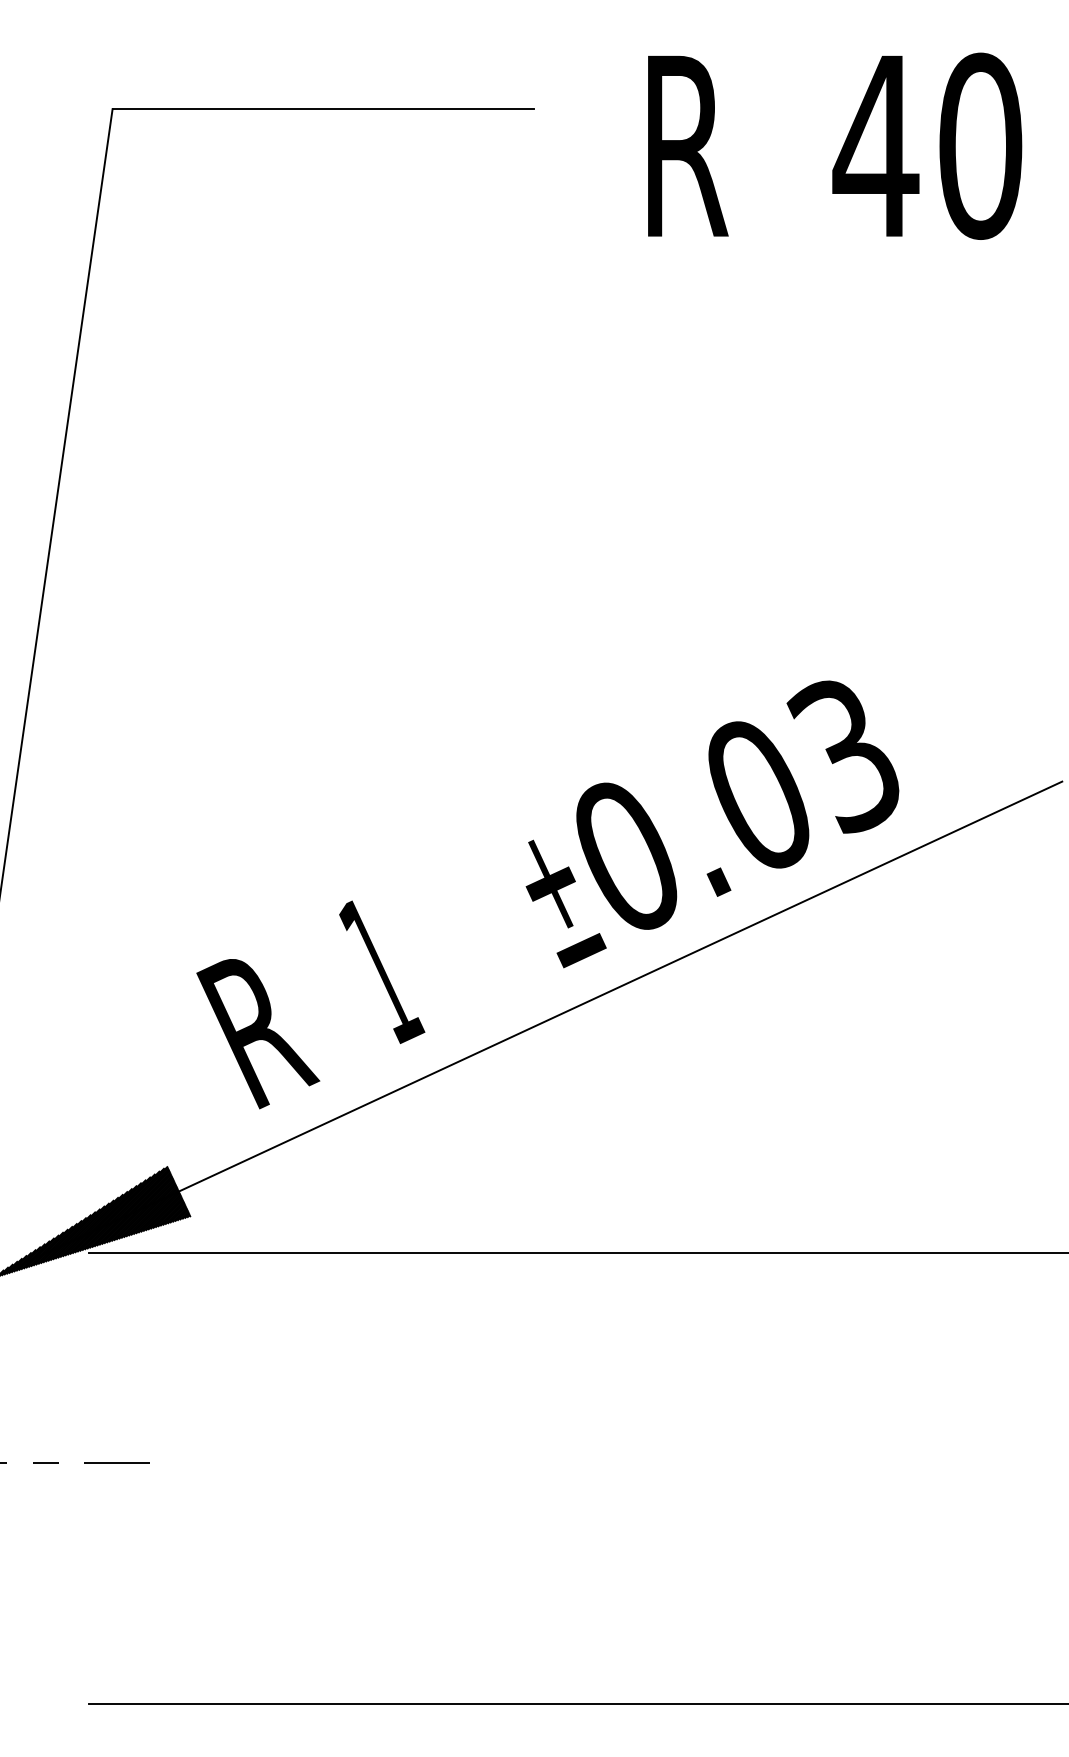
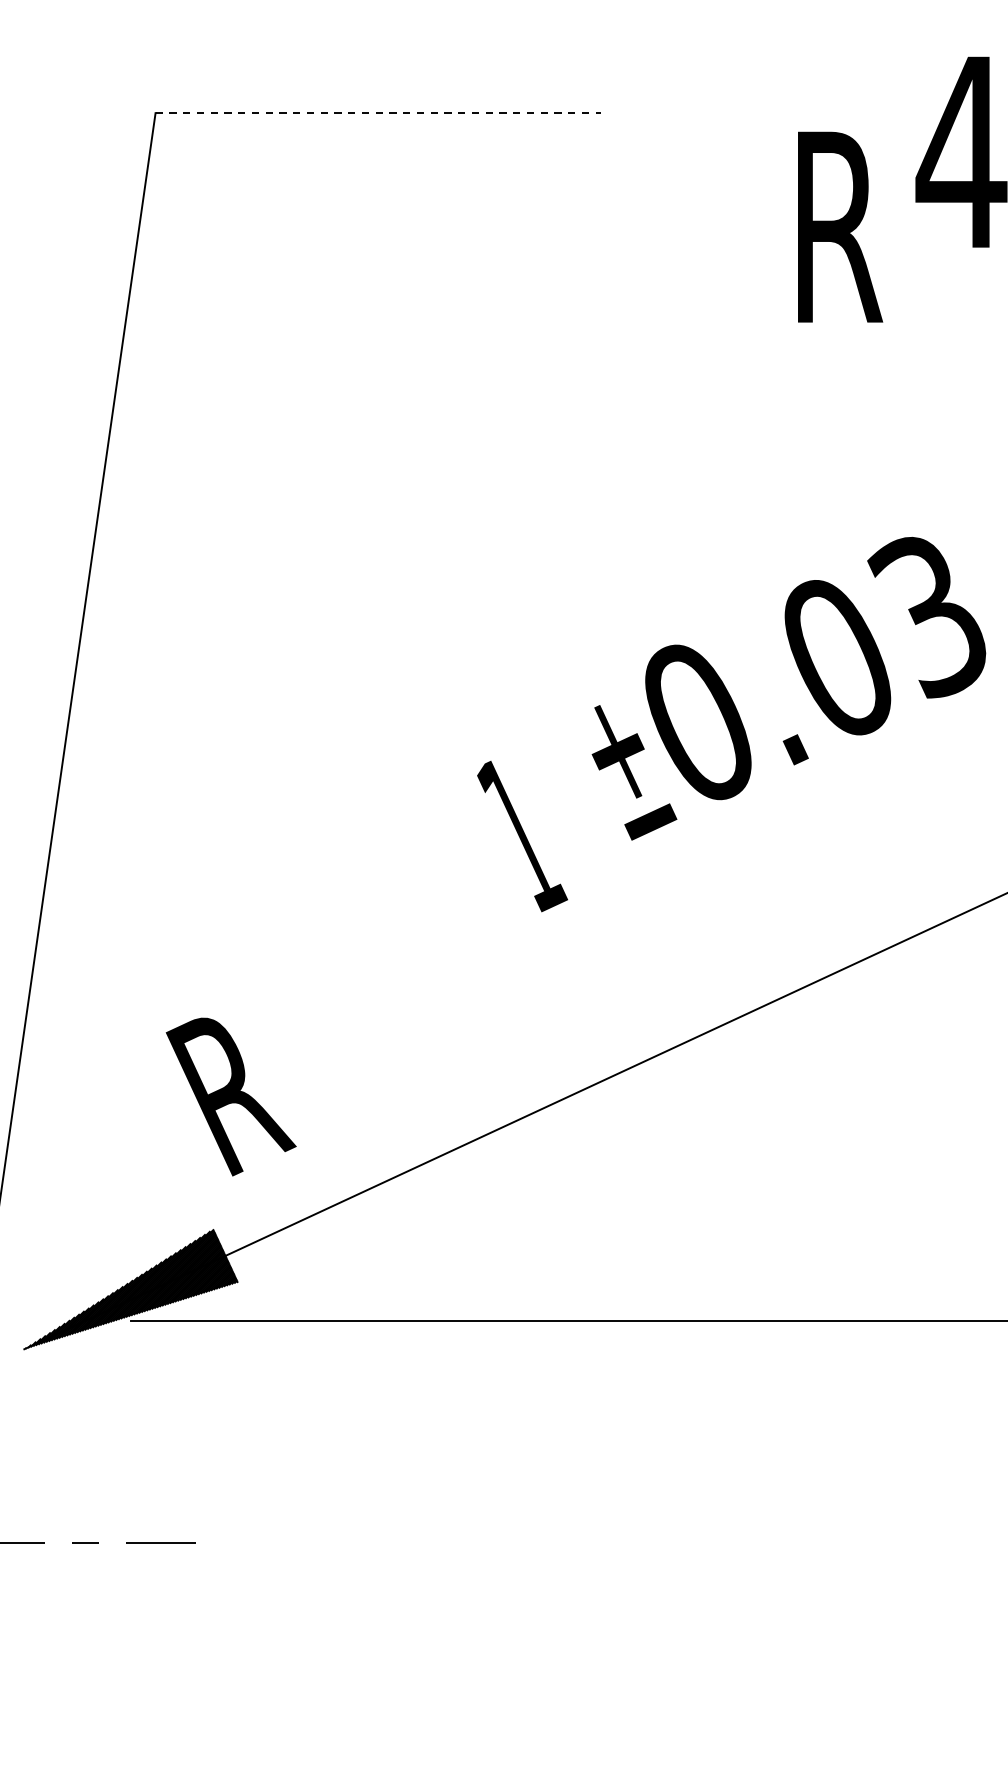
line: (323, 109) -> (378, 113), solid -> dashed
text: (688, 146) -> (840, 227), moved
text: (712, 824) -> (788, 688), moved
text: (382, 971) -> (522, 835), moved
text: (258, 1034) -> (231, 1097), moved

